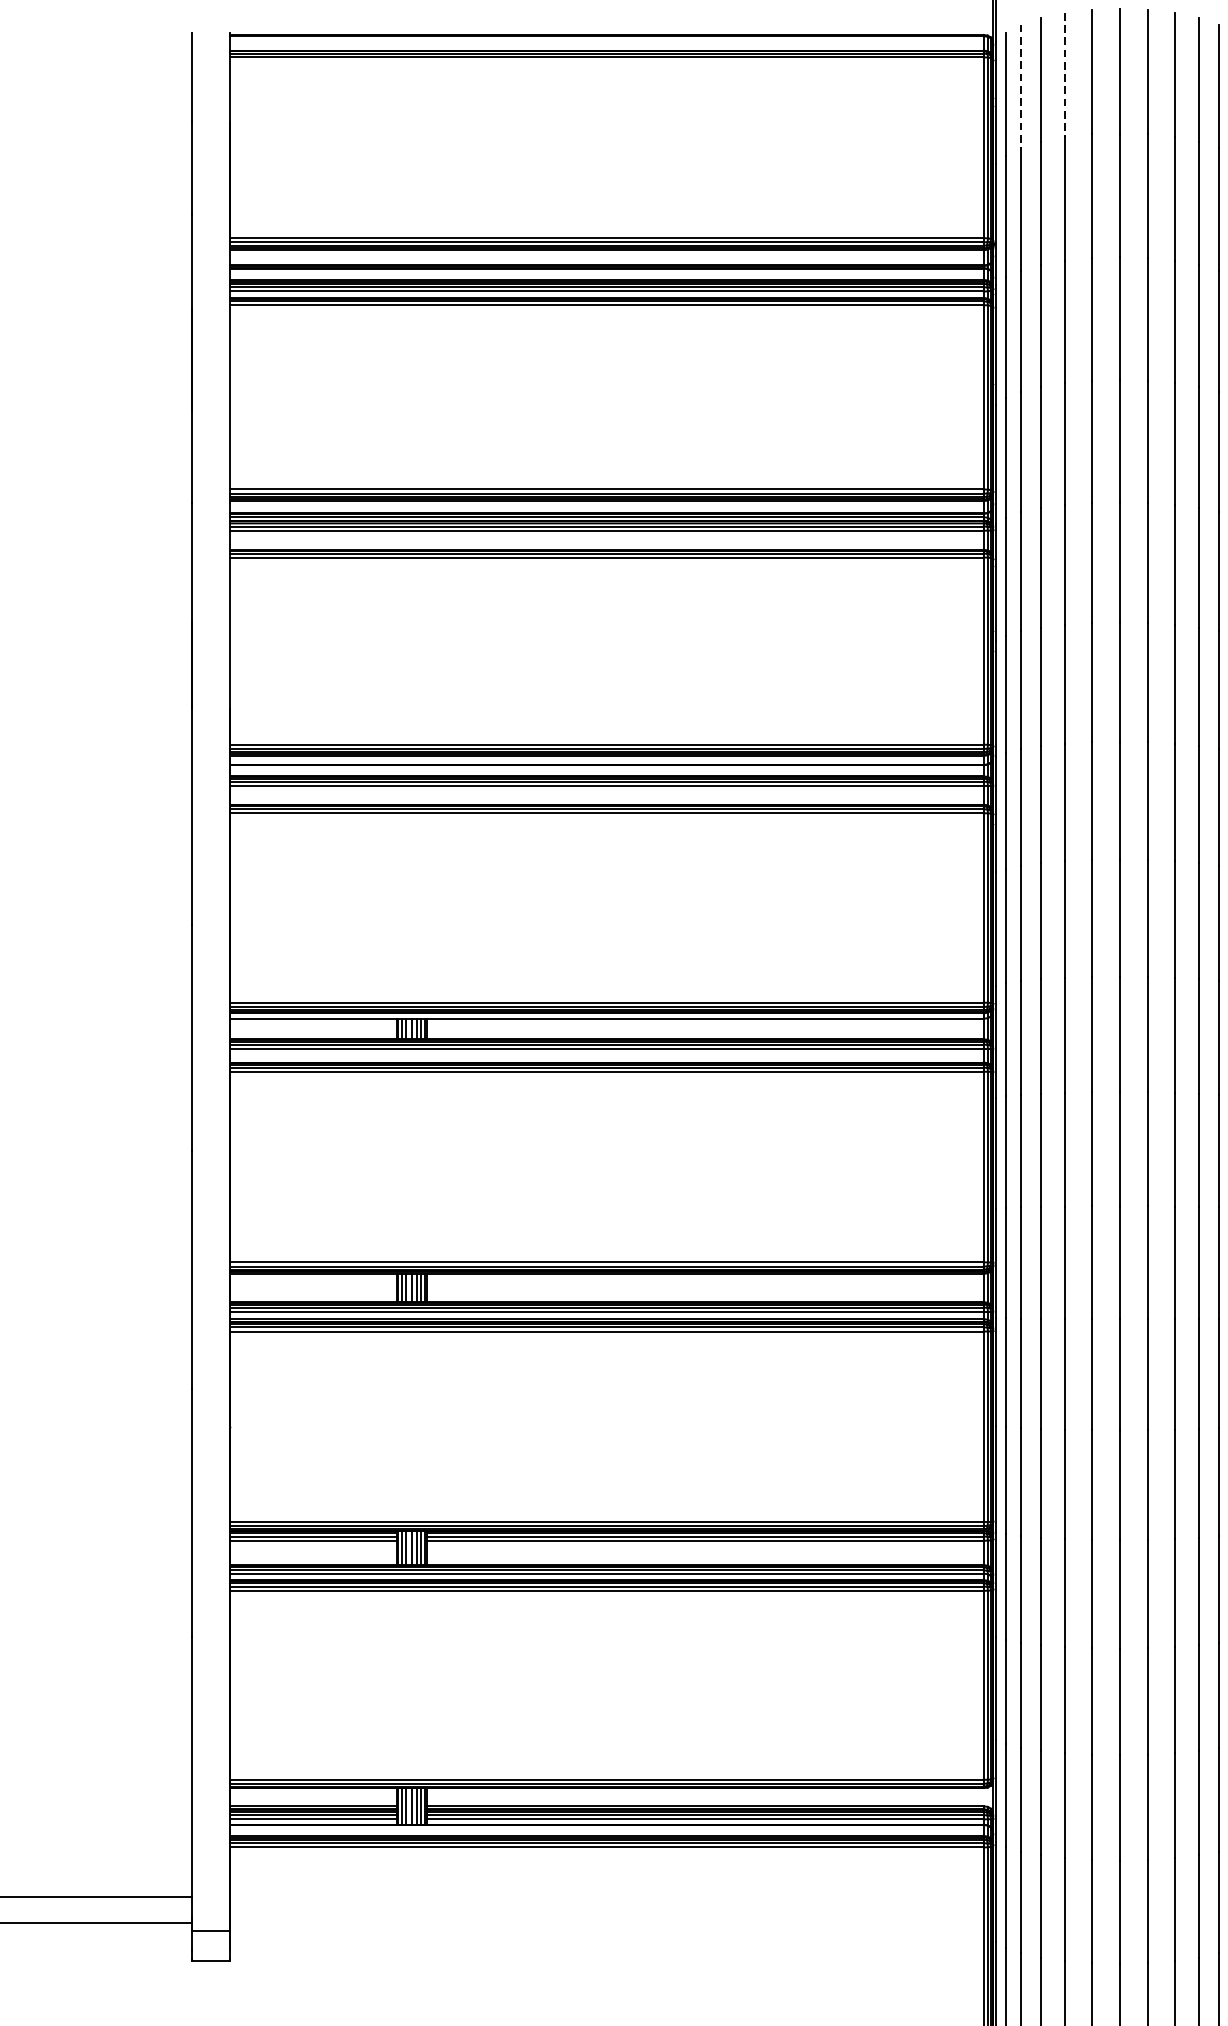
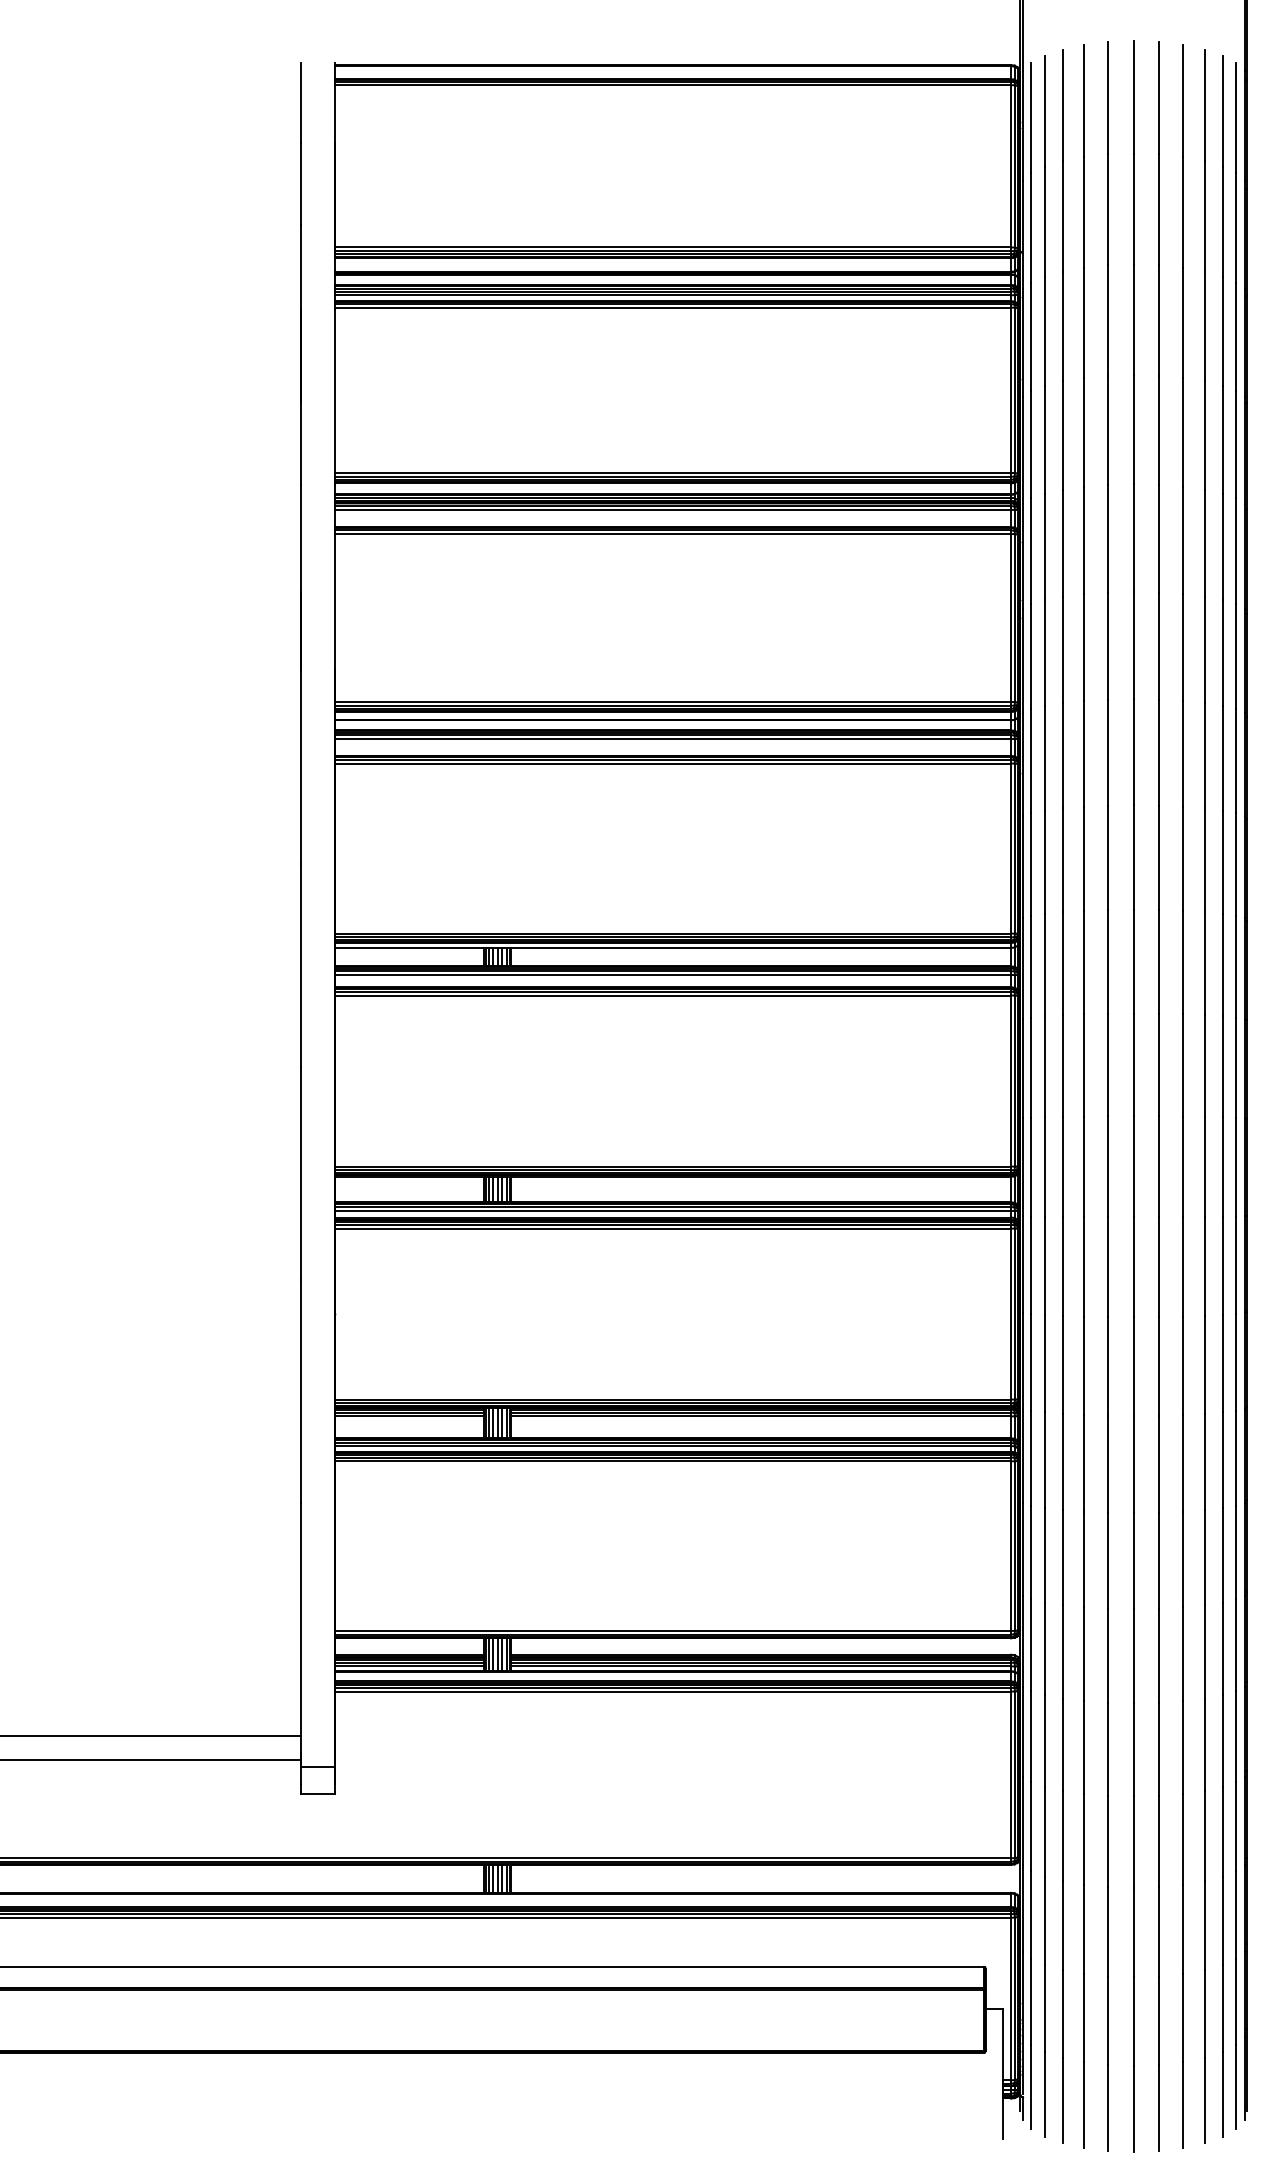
line: (1065, 75) -> (1084, 101), dashed -> solid
line: (1020, 86) -> (1044, 111), dashed -> solid

